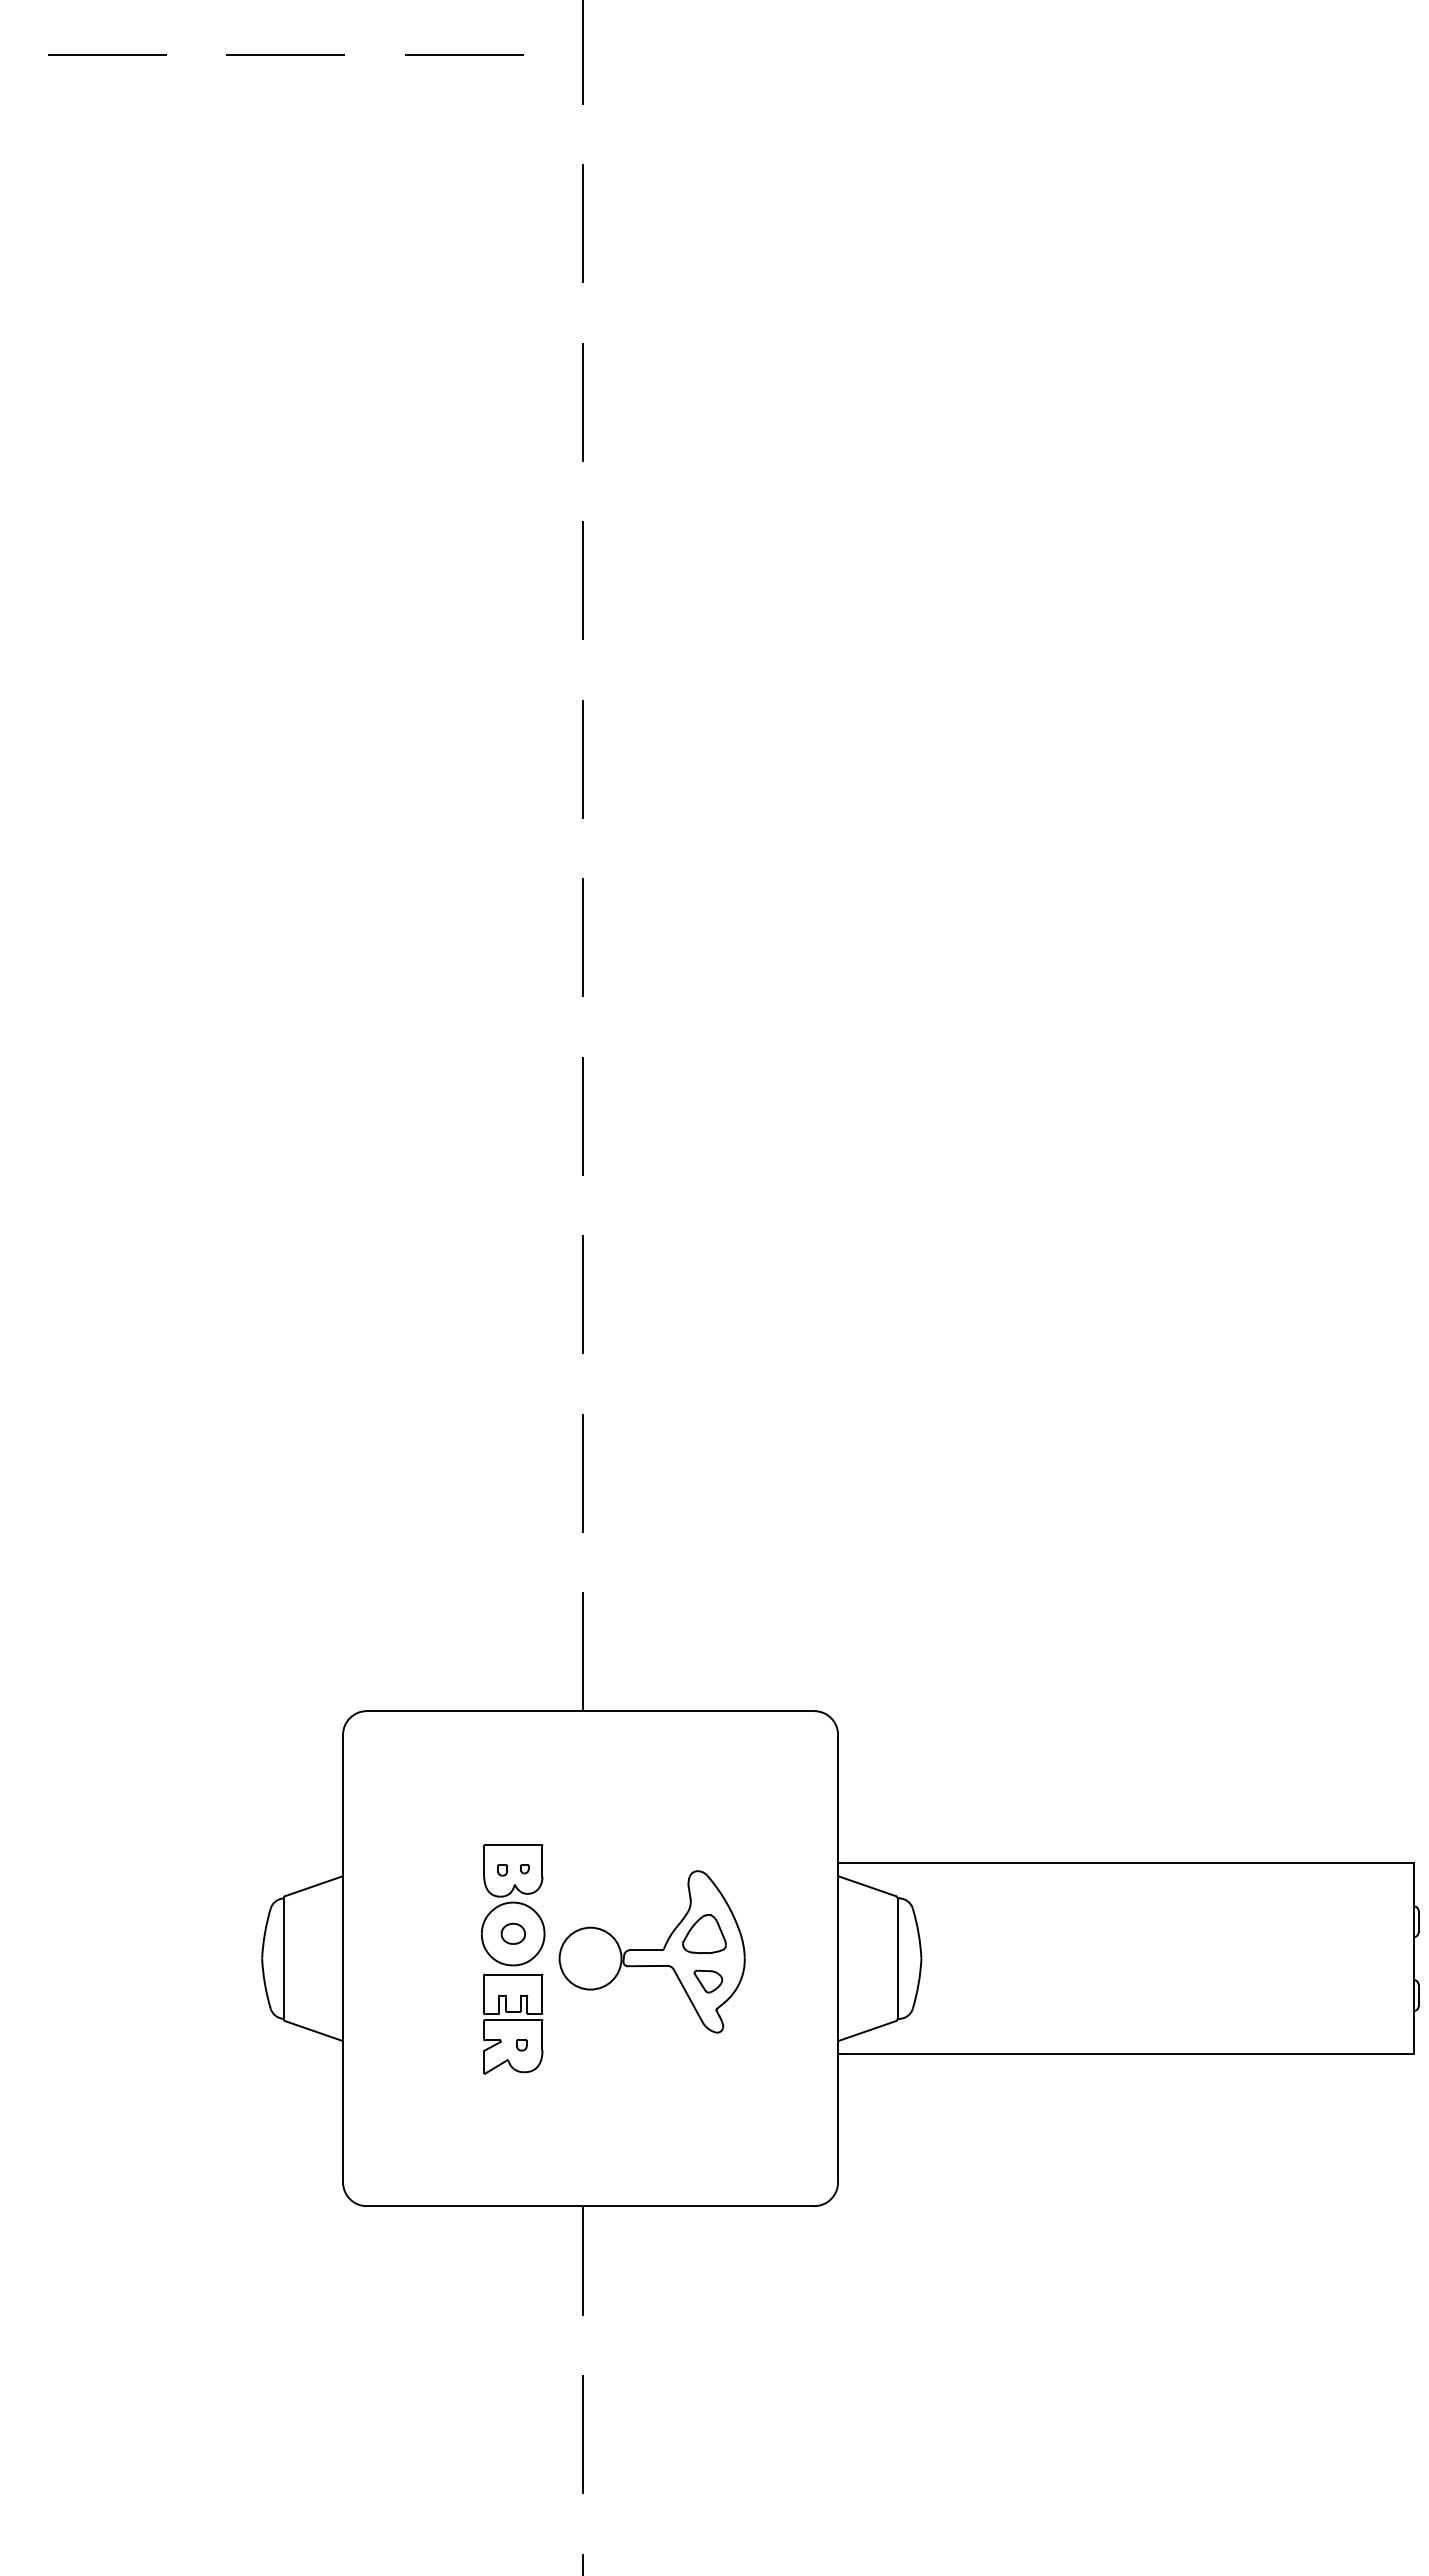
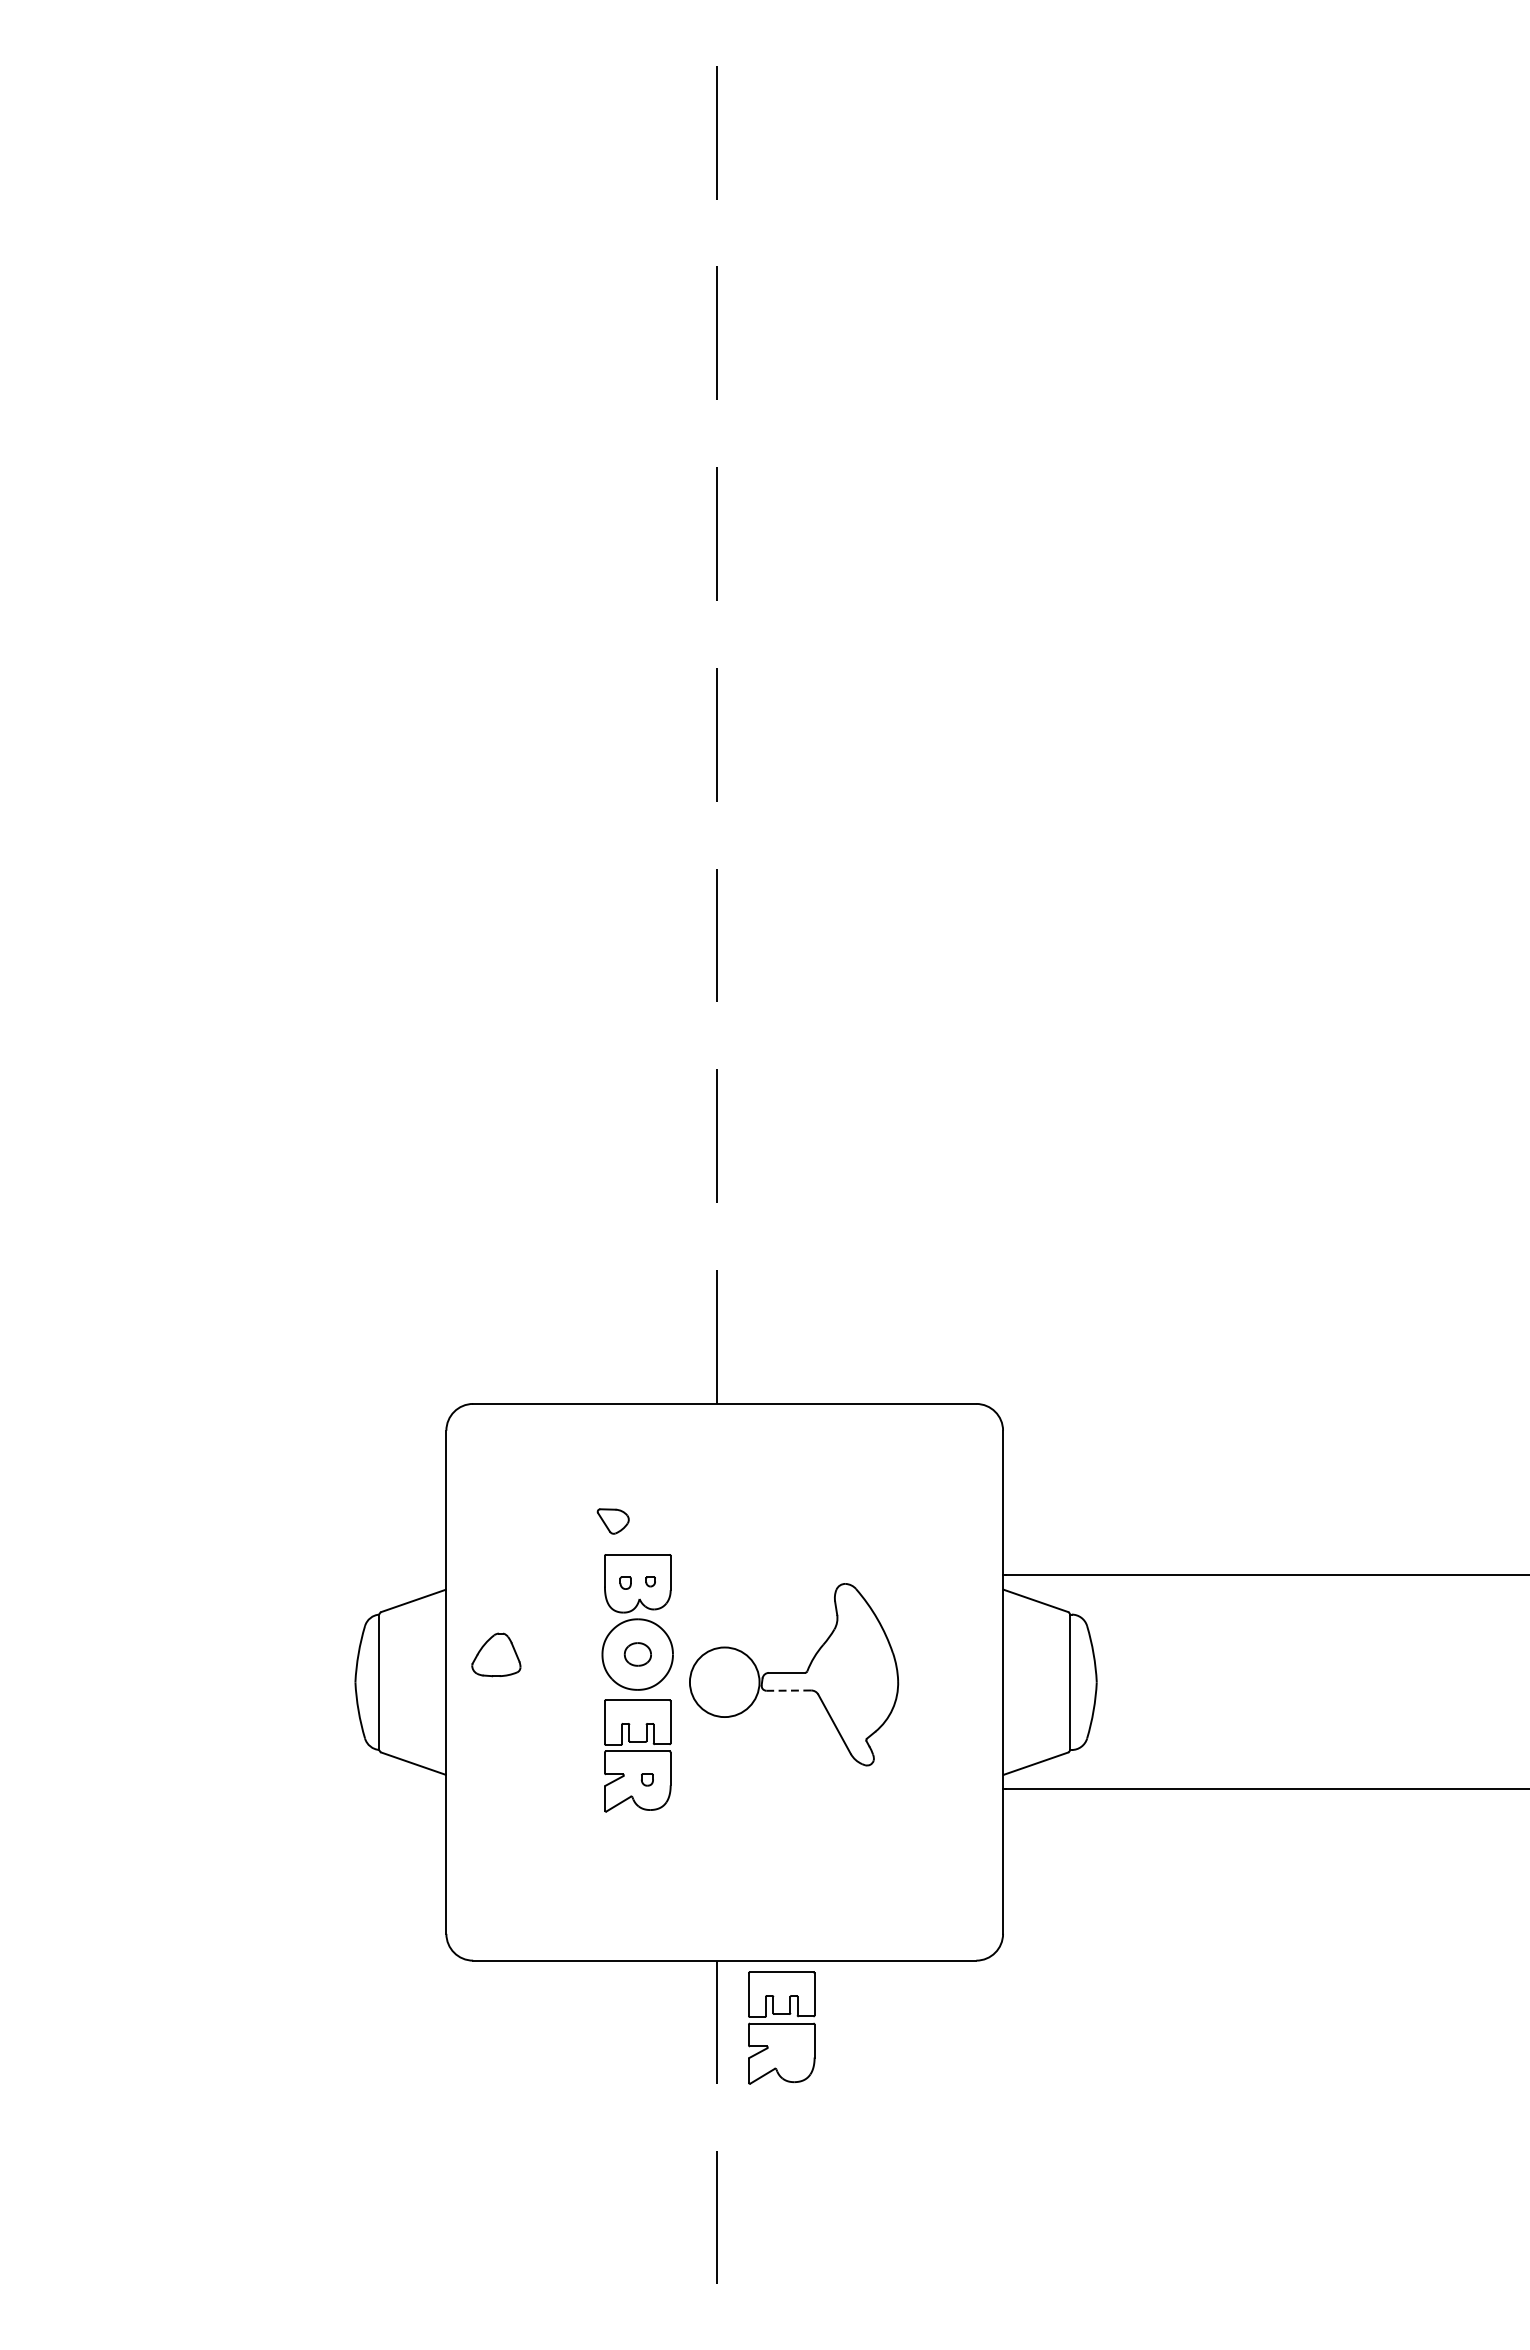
part: (704, 1934) -> (496, 1655), moved
line: (647, 1966) -> (788, 1691), solid -> dashed
part: (708, 1981) -> (613, 1521), moved
part: (641, 2265) -> (782, 2027), added

